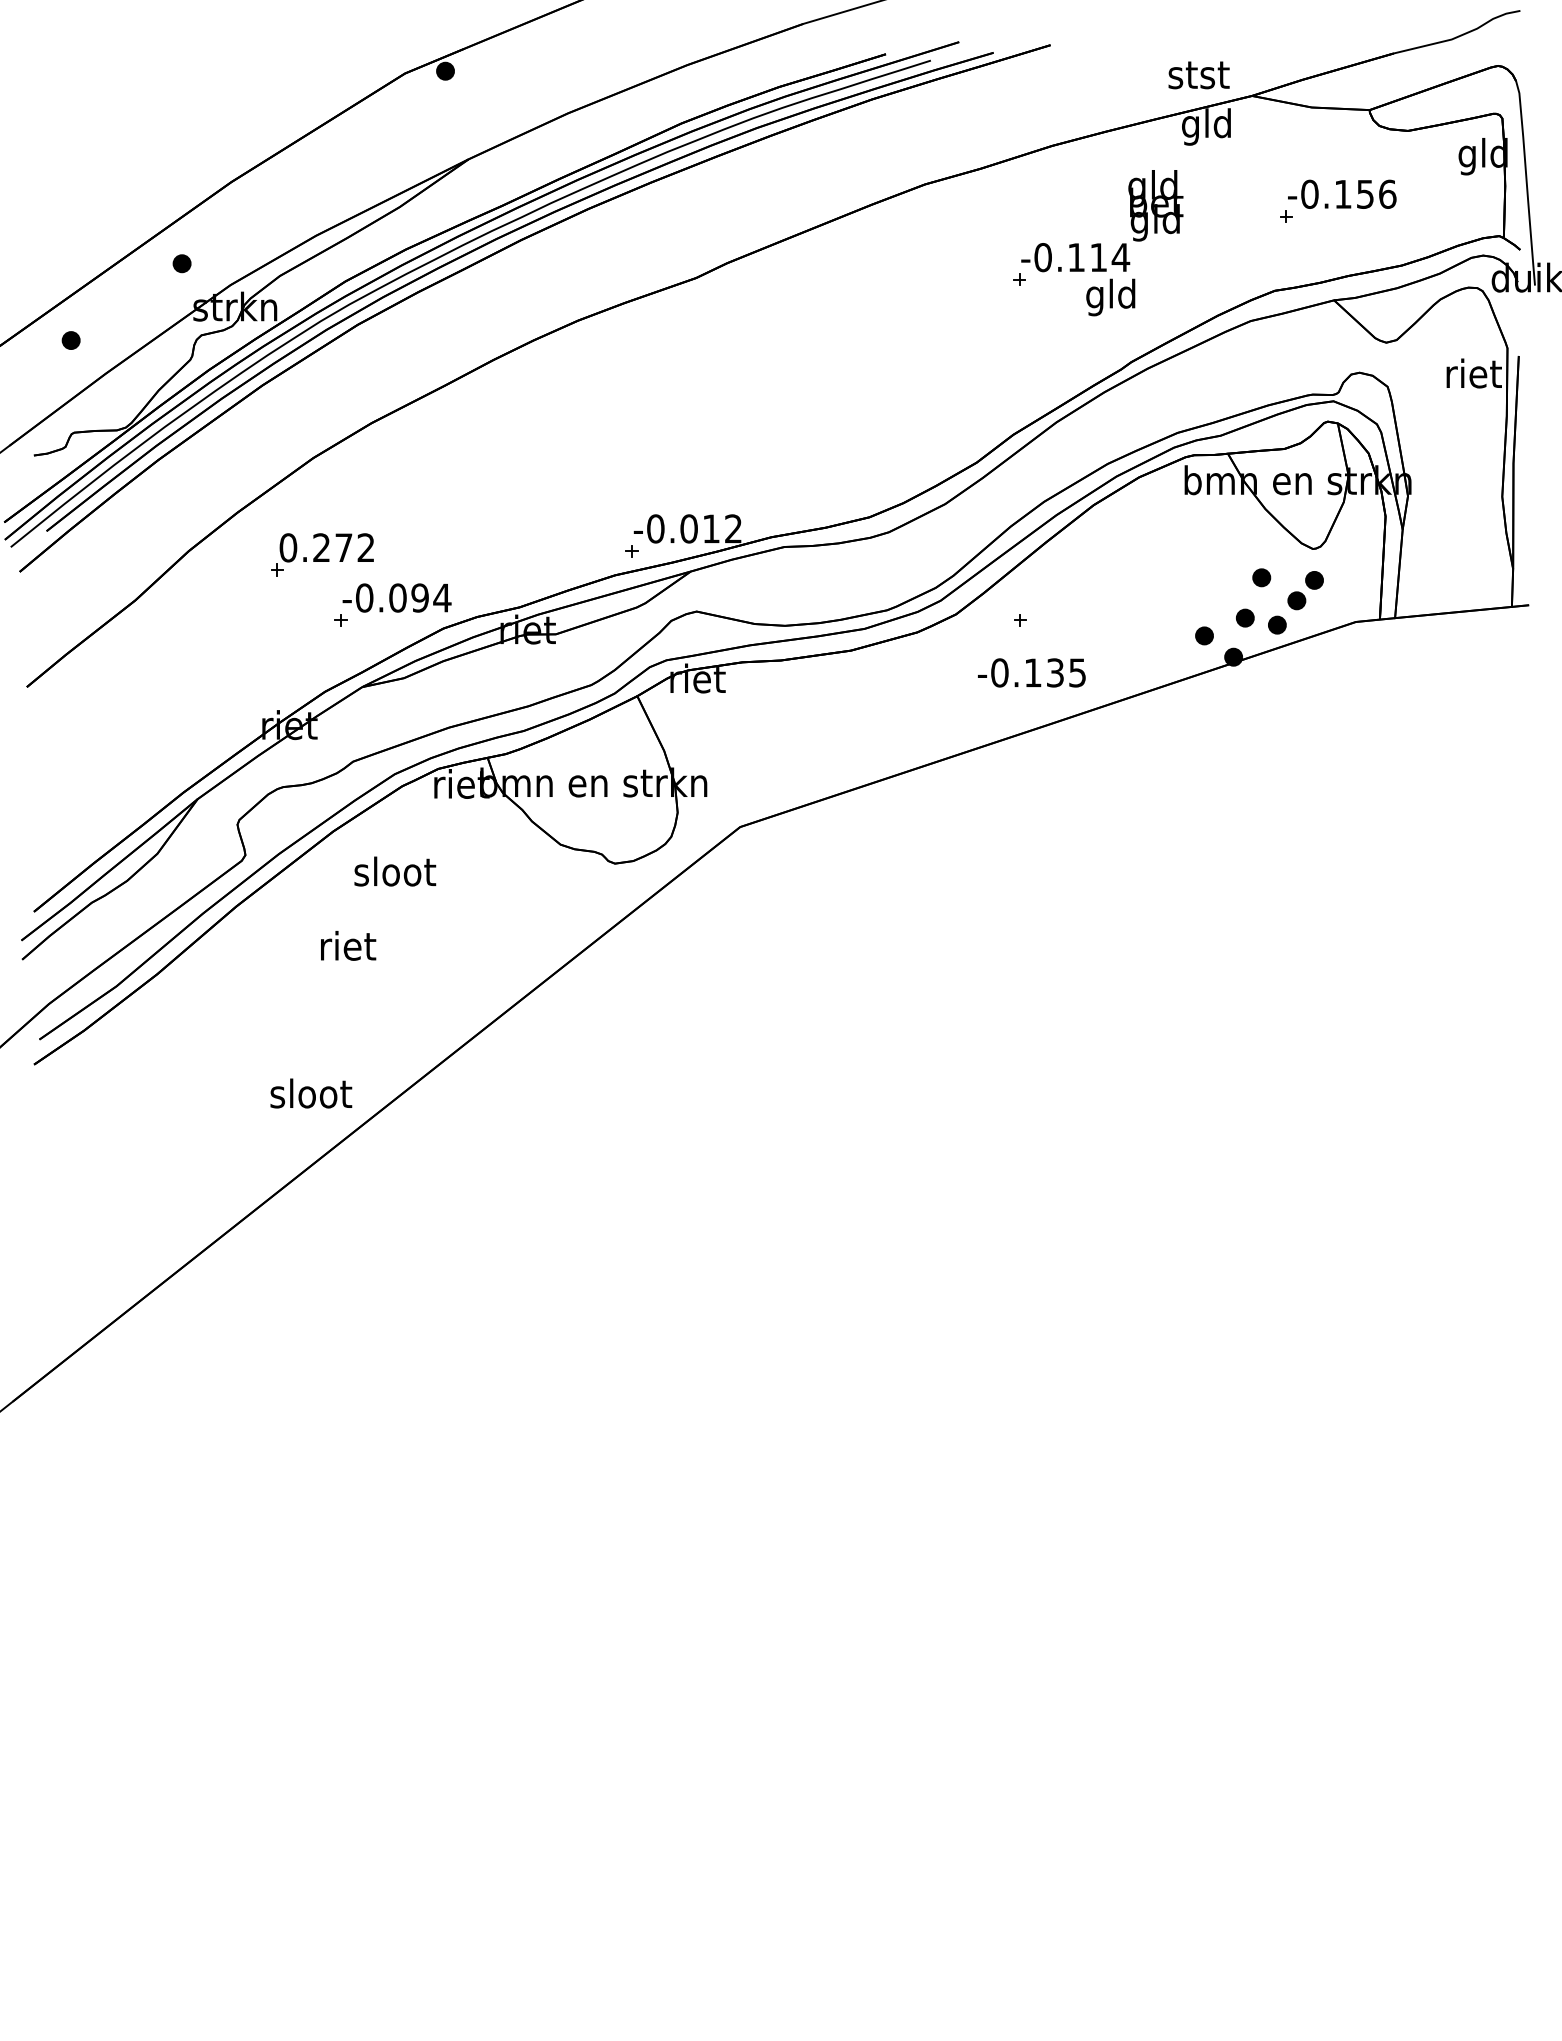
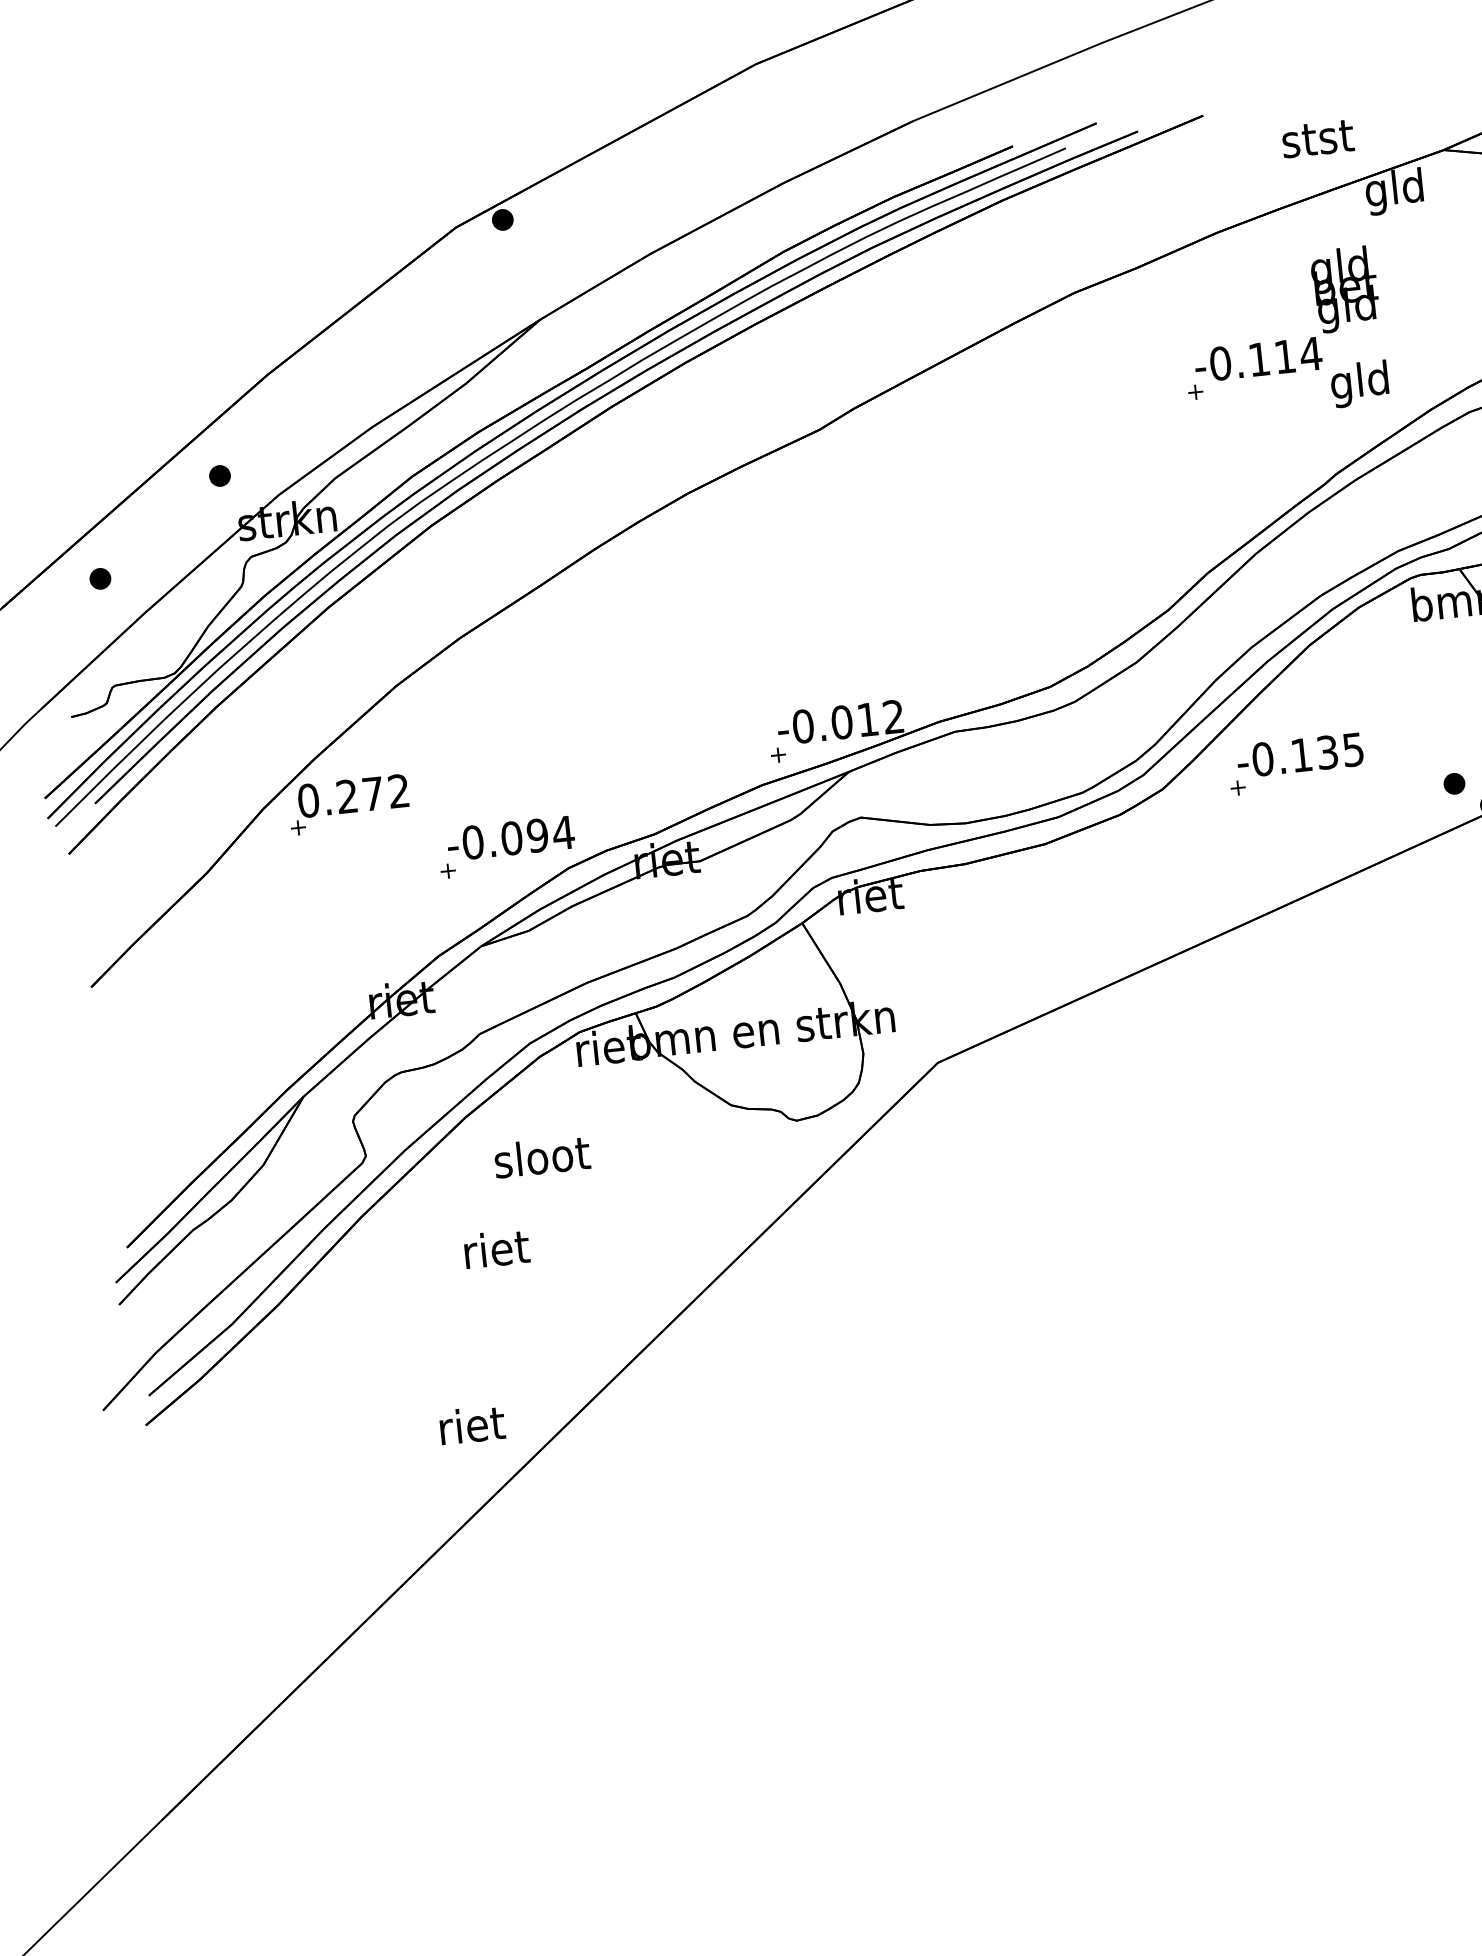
text: (1198, 75) -> (1317, 139), moved
text: (1110, 297) -> (1359, 384), moved
part: (322, 554) -> (349, 804), moved
text: (1031, 672) -> (1299, 754), moved
text: (311, 1093) -> (471, 1425), sloot -> riet

